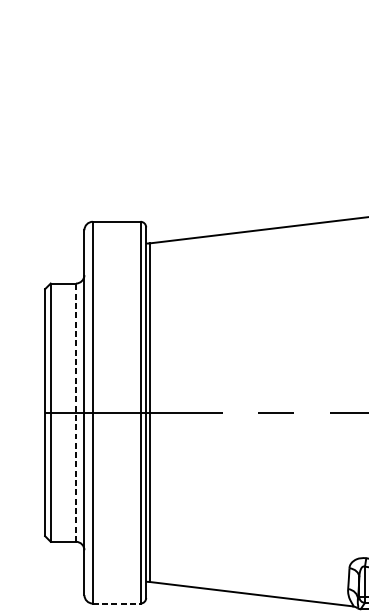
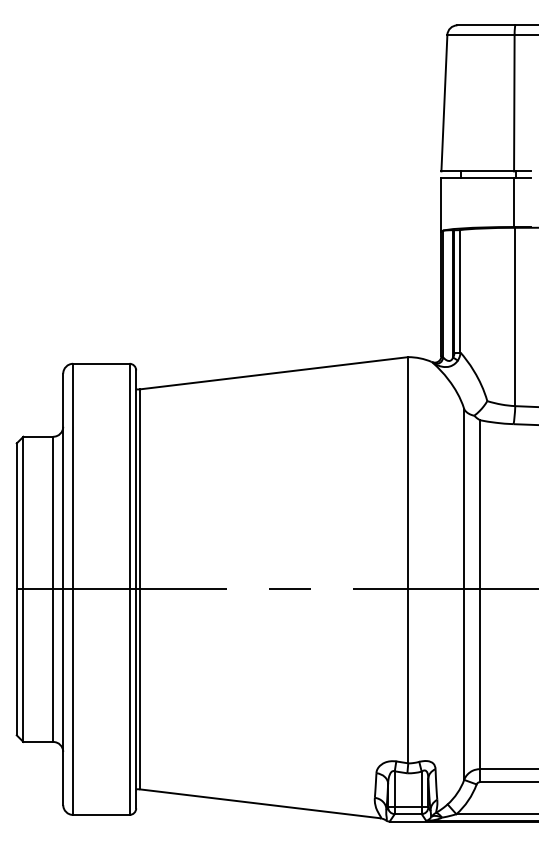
line: (76, 412) -> (53, 589), dashed -> solid
line: (116, 603) -> (101, 814), dashed -> solid

